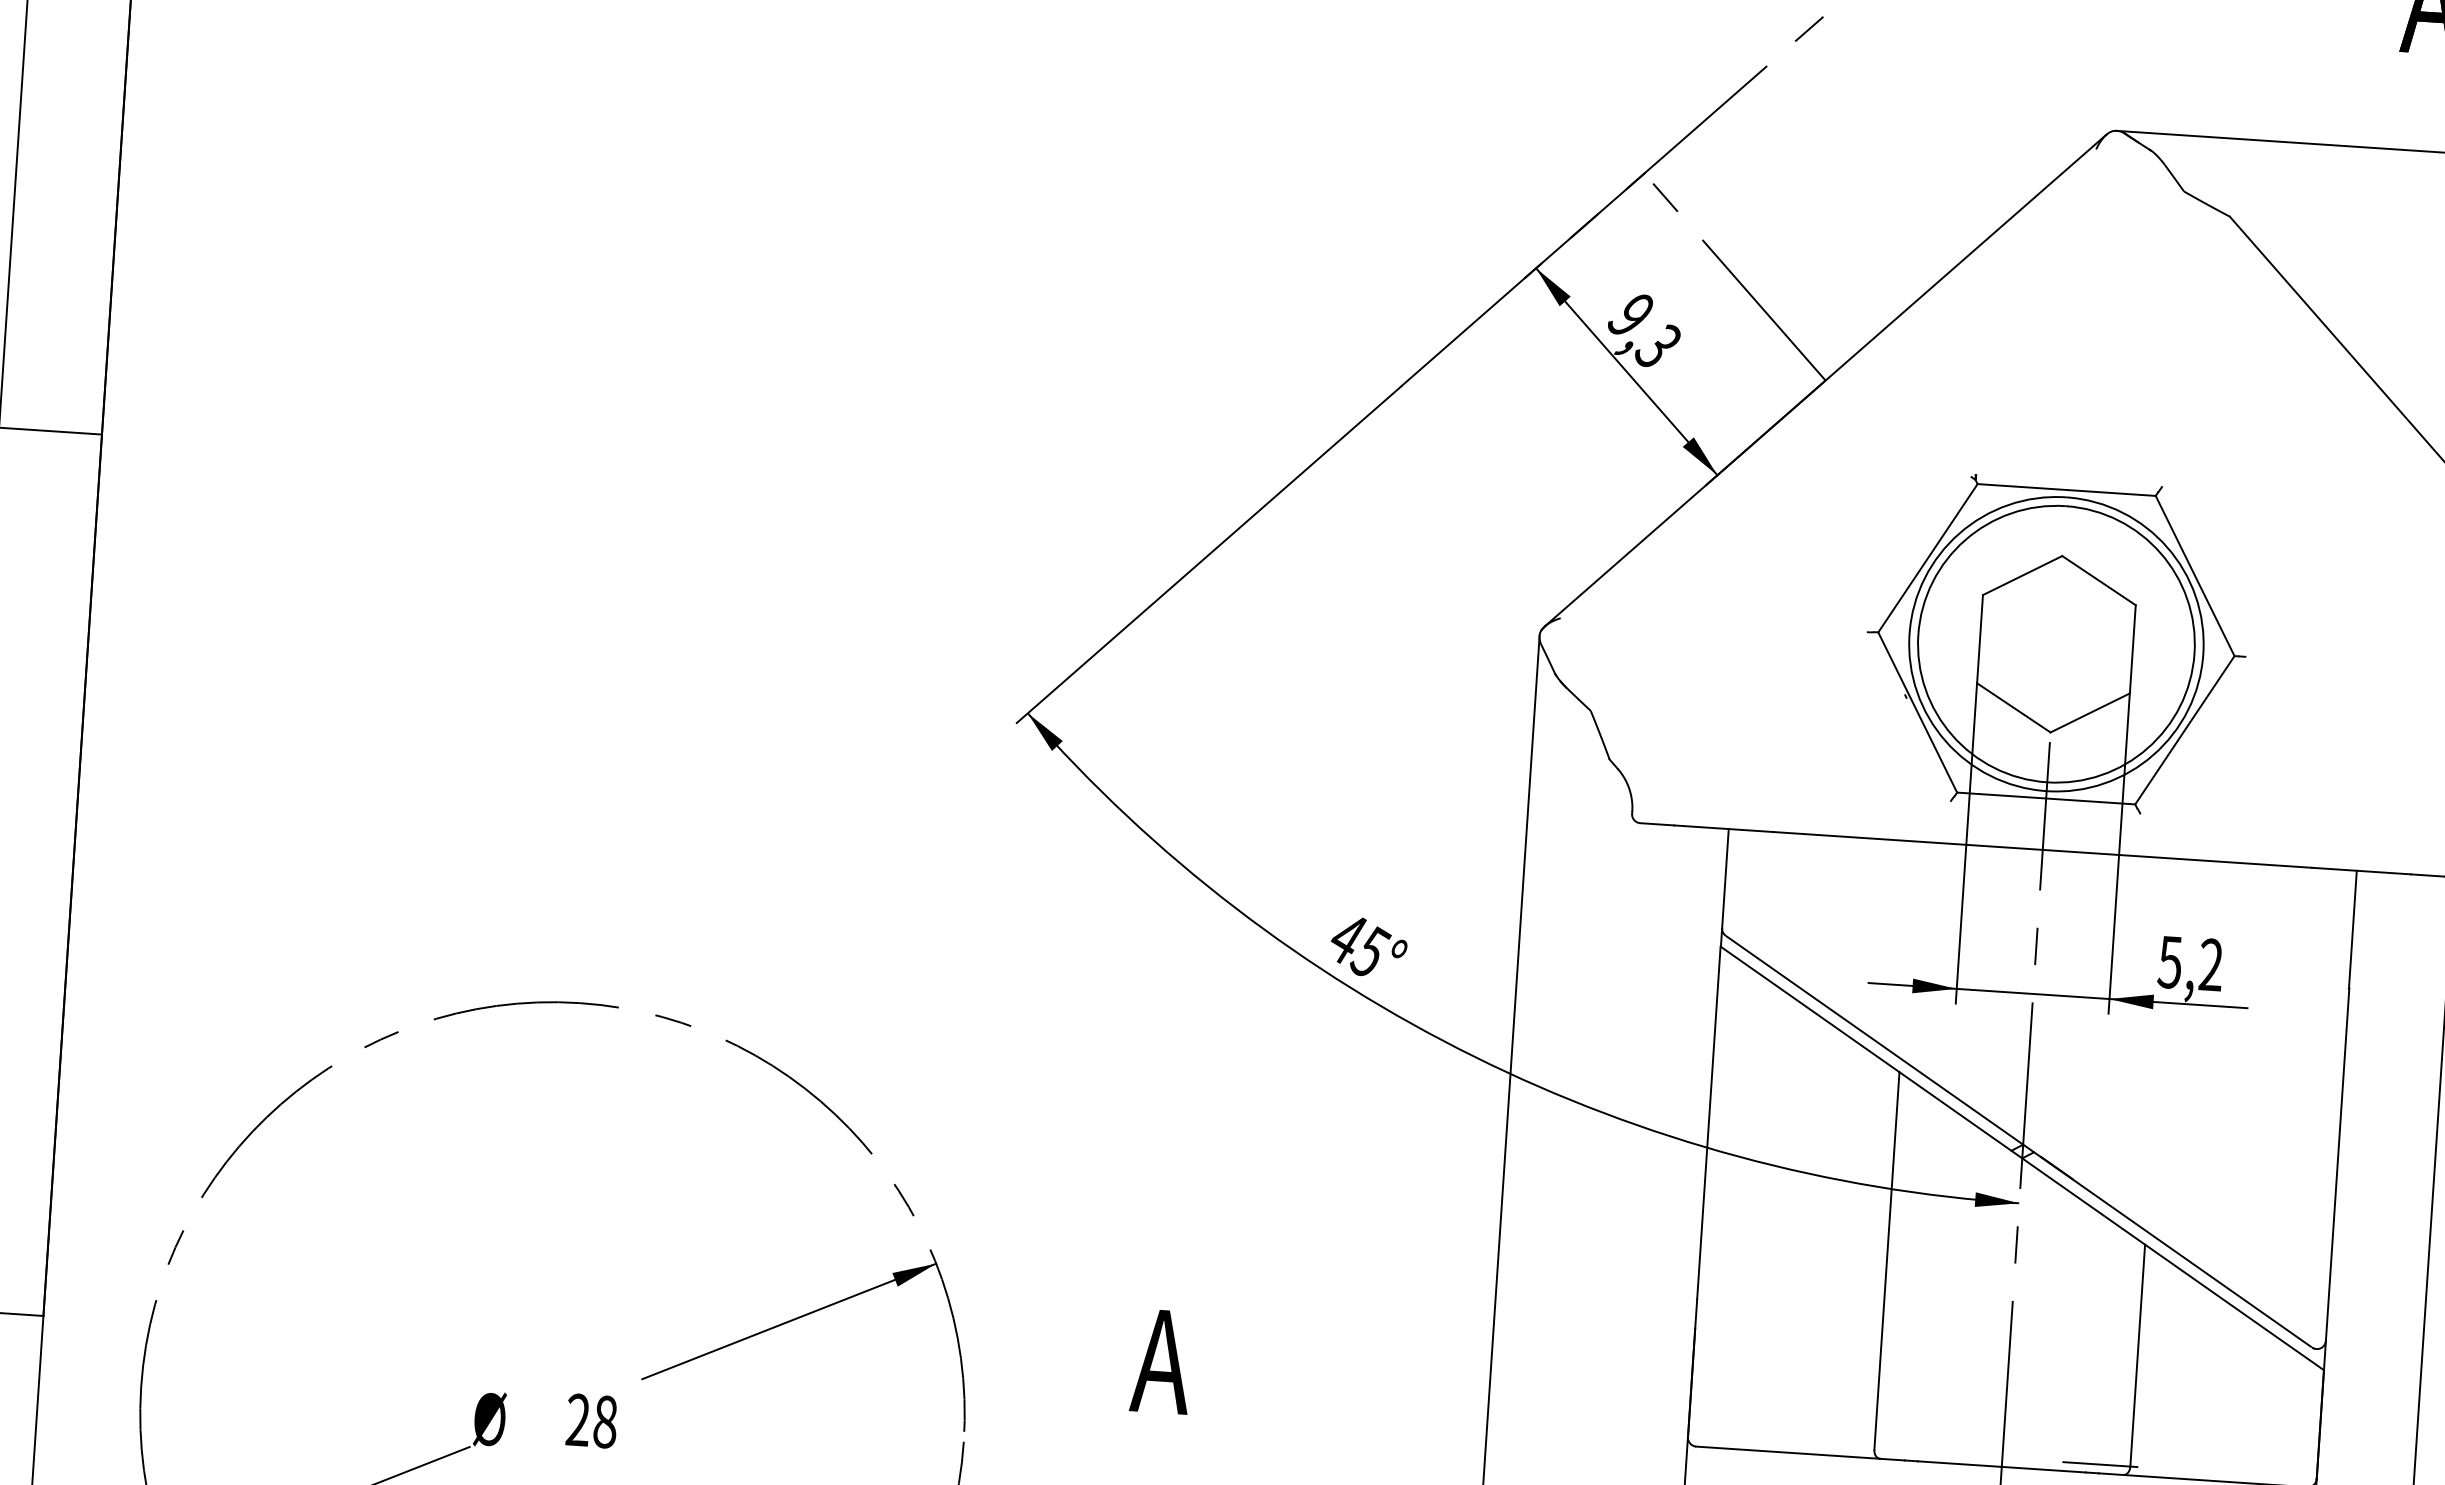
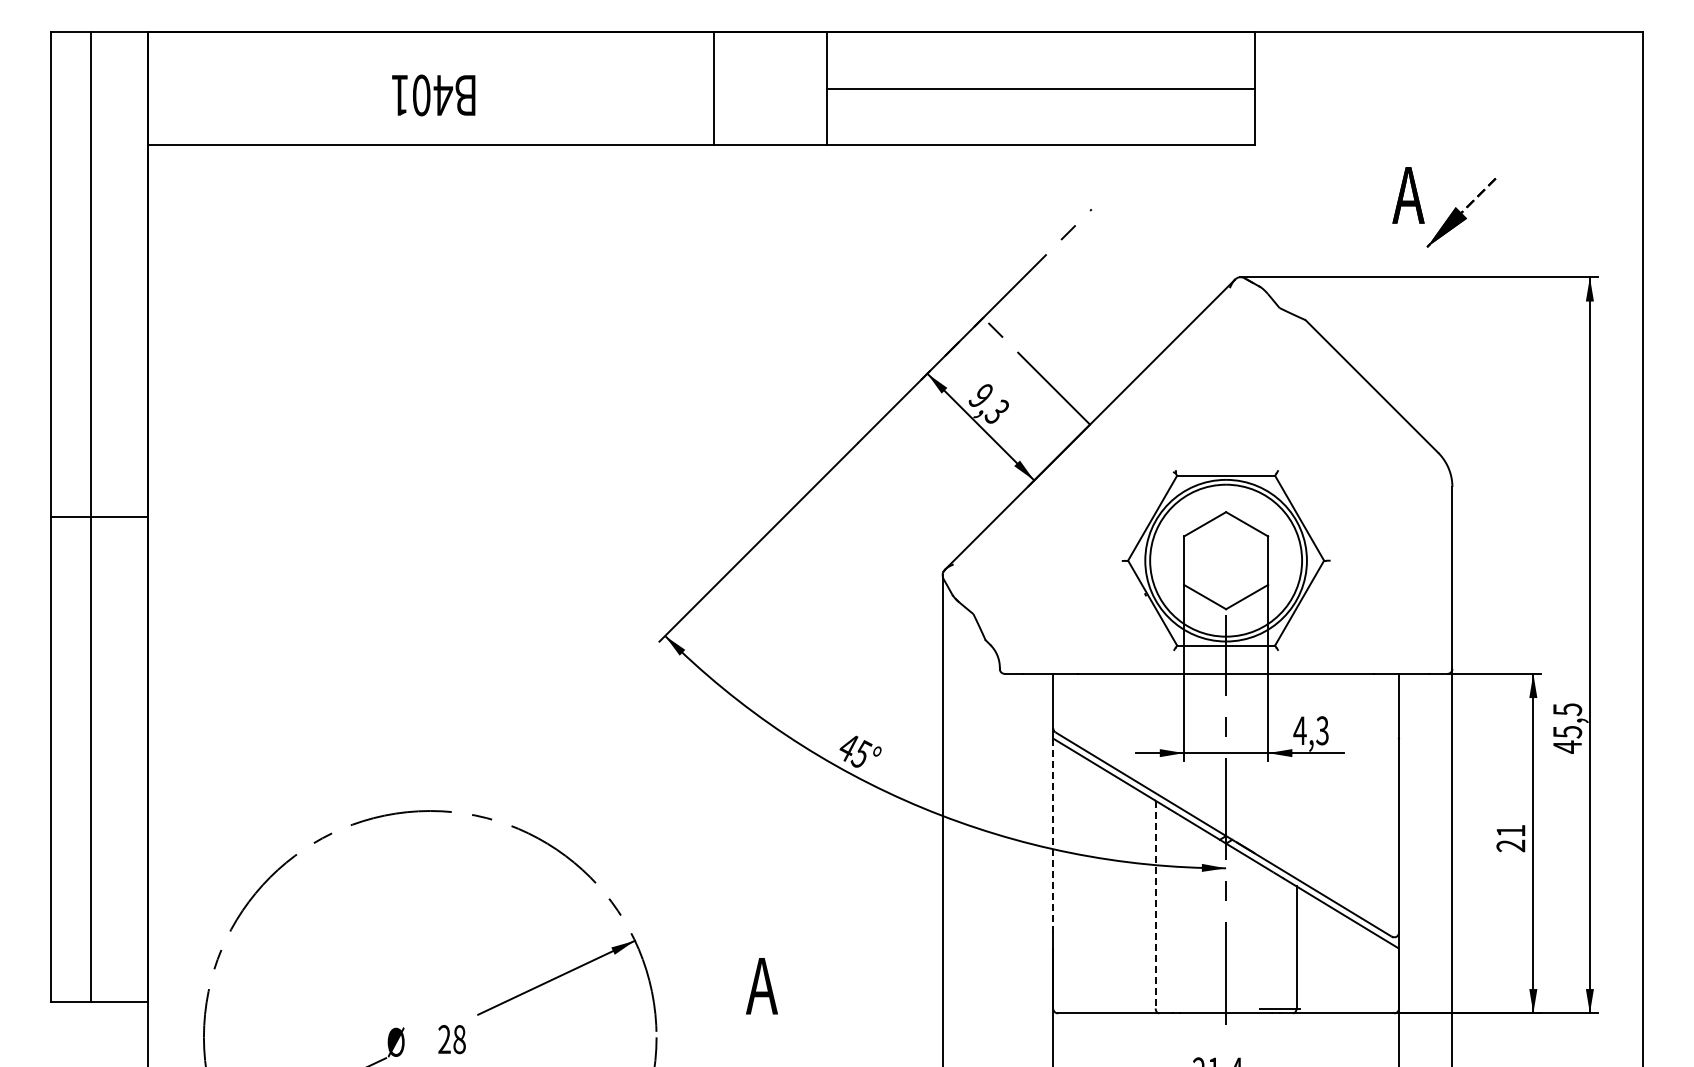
text: (2189, 963) -> (1310, 730), 5,2 -> 4,3
line: (1709, 1122) -> (1053, 835), solid -> dashed
line: (1886, 1260) -> (1155, 904), solid -> dashed

